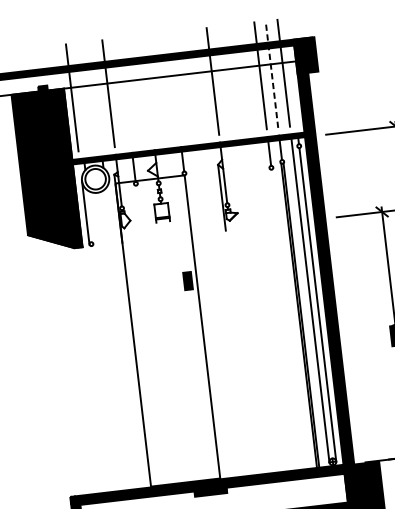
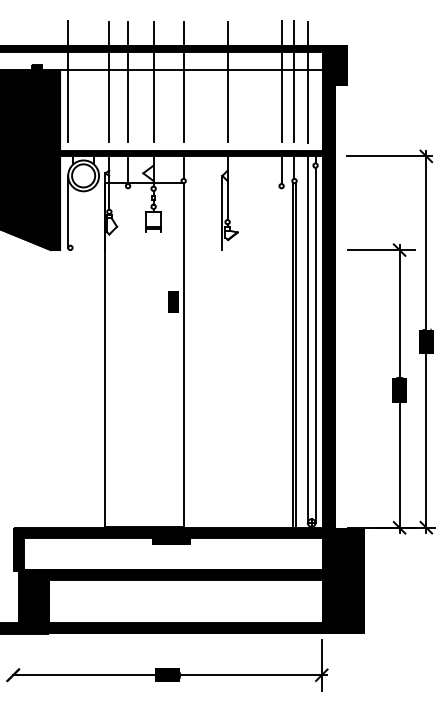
line: (271, 74) -> (294, 81), dashed -> solid
line: (173, 85) -> (183, 81), added
line: (147, 88) -> (153, 81), added
line: (125, 91) -> (128, 81), added

